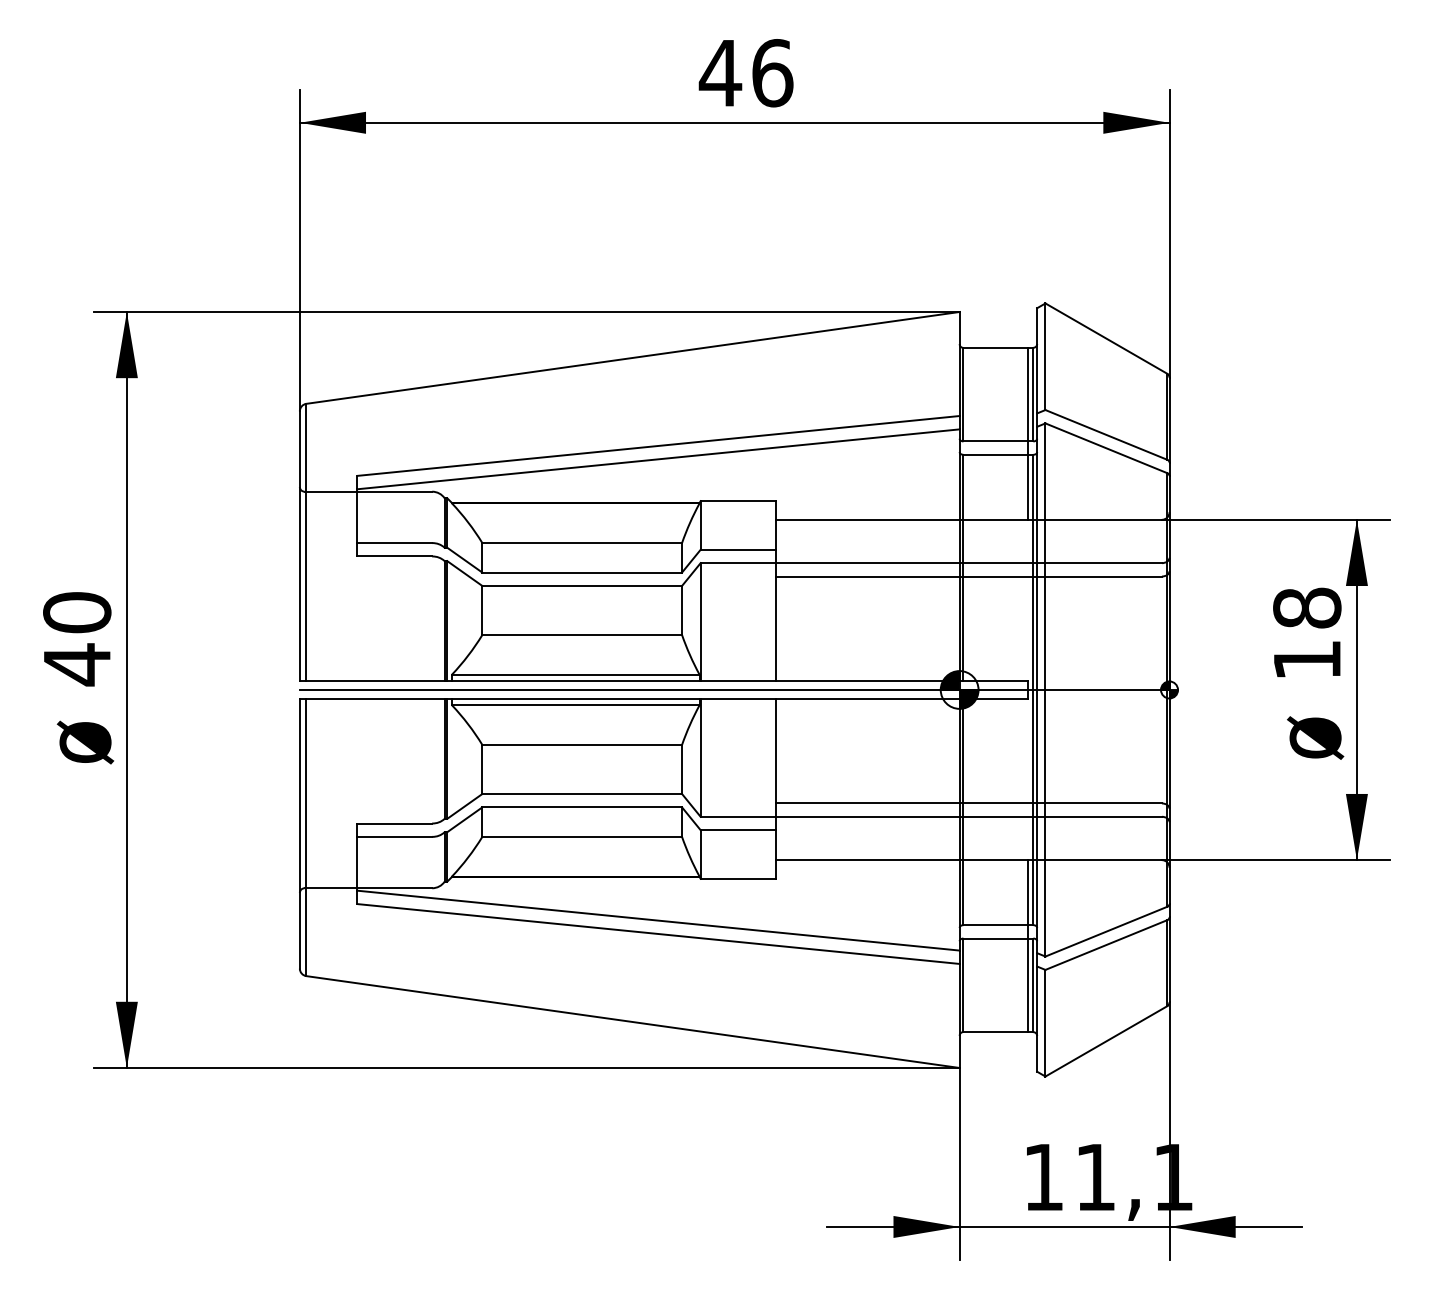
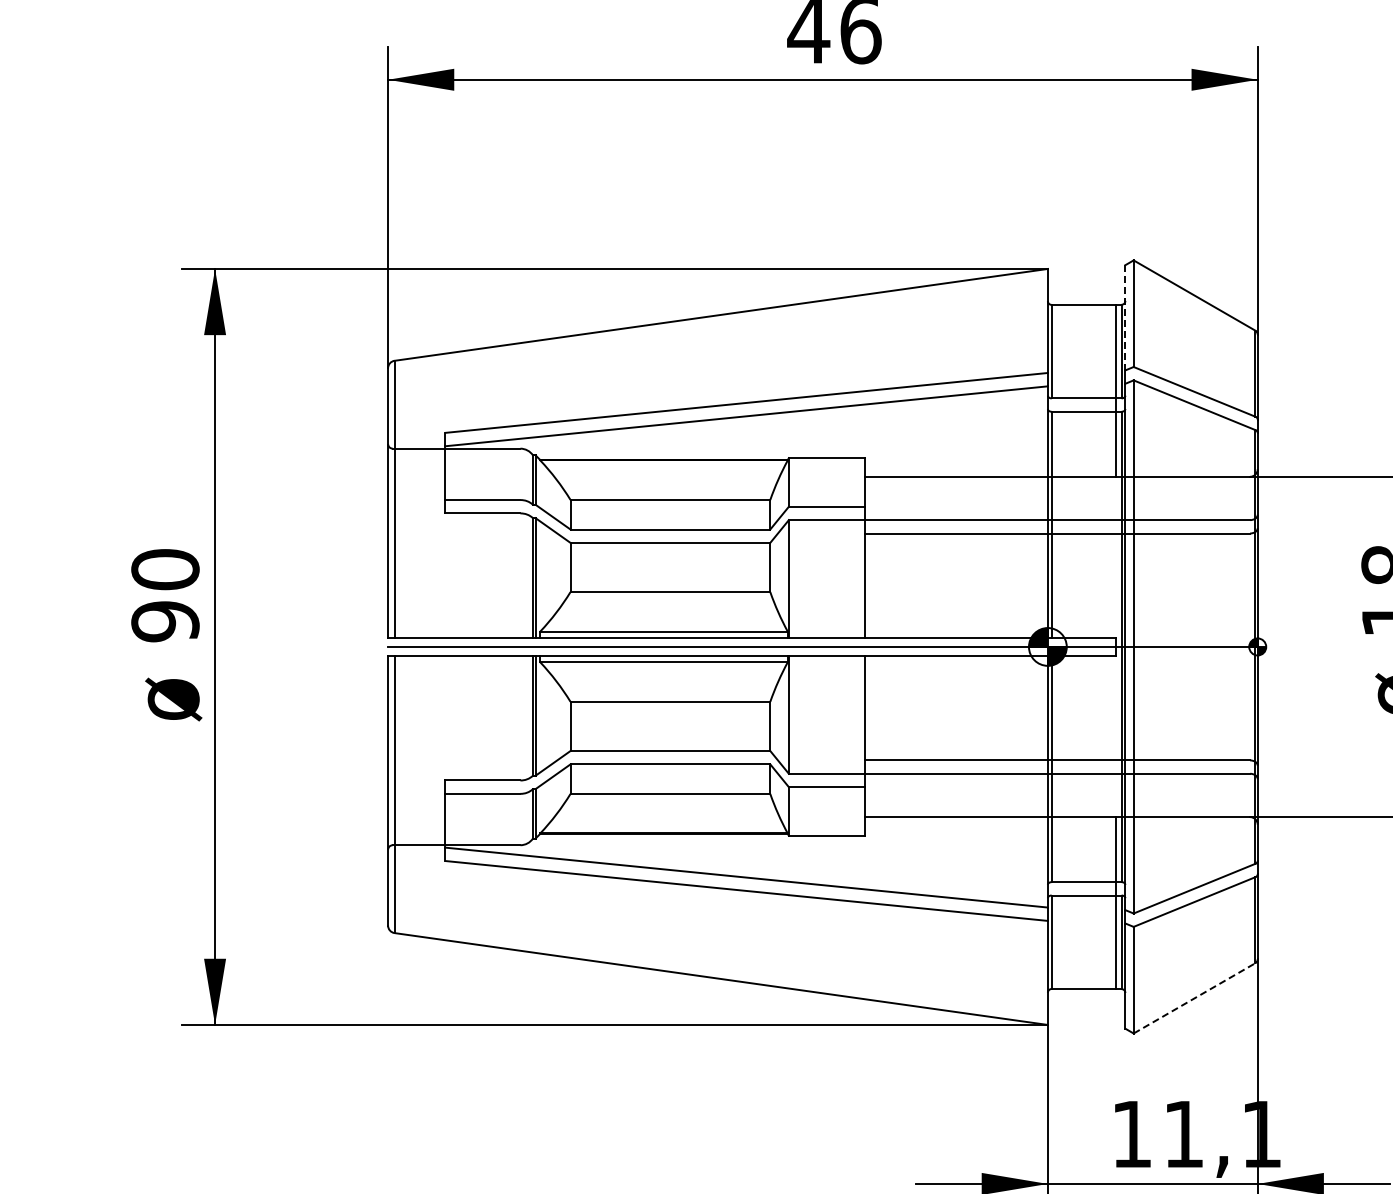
line: (1037, 360) -> (1125, 317), solid -> dashed
text: (77, 664) -> (165, 621), 40 -> 90
line: (1106, 1041) -> (1194, 998), solid -> dashed

